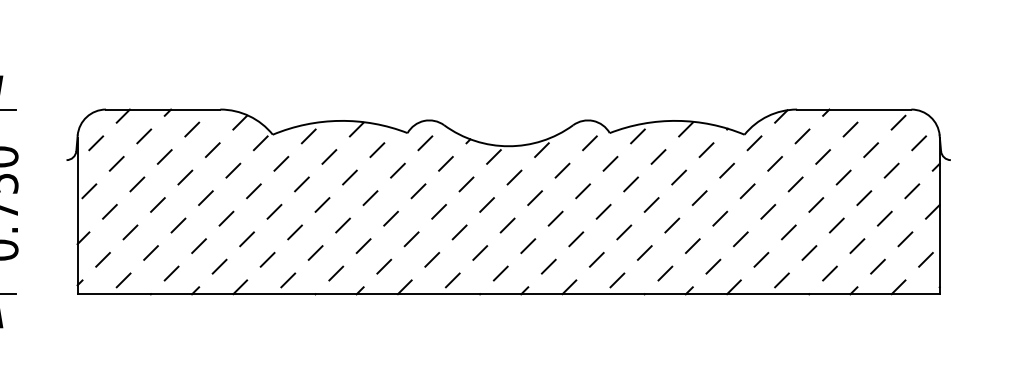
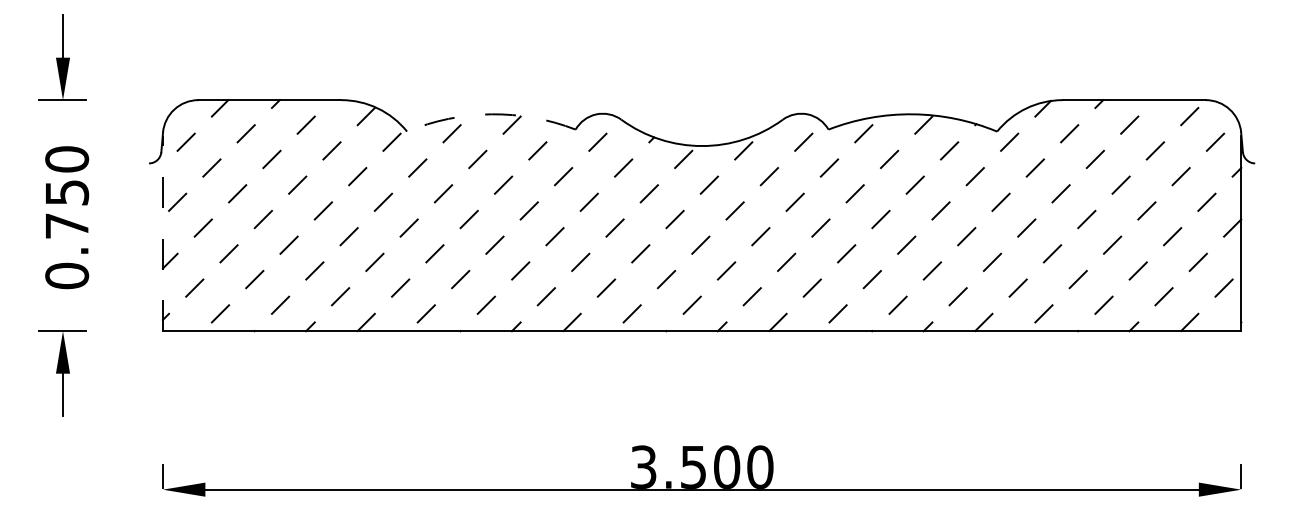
arc: (340, 121) -> (491, 114), solid -> dashed
line: (77, 216) -> (162, 233), solid -> dashed

